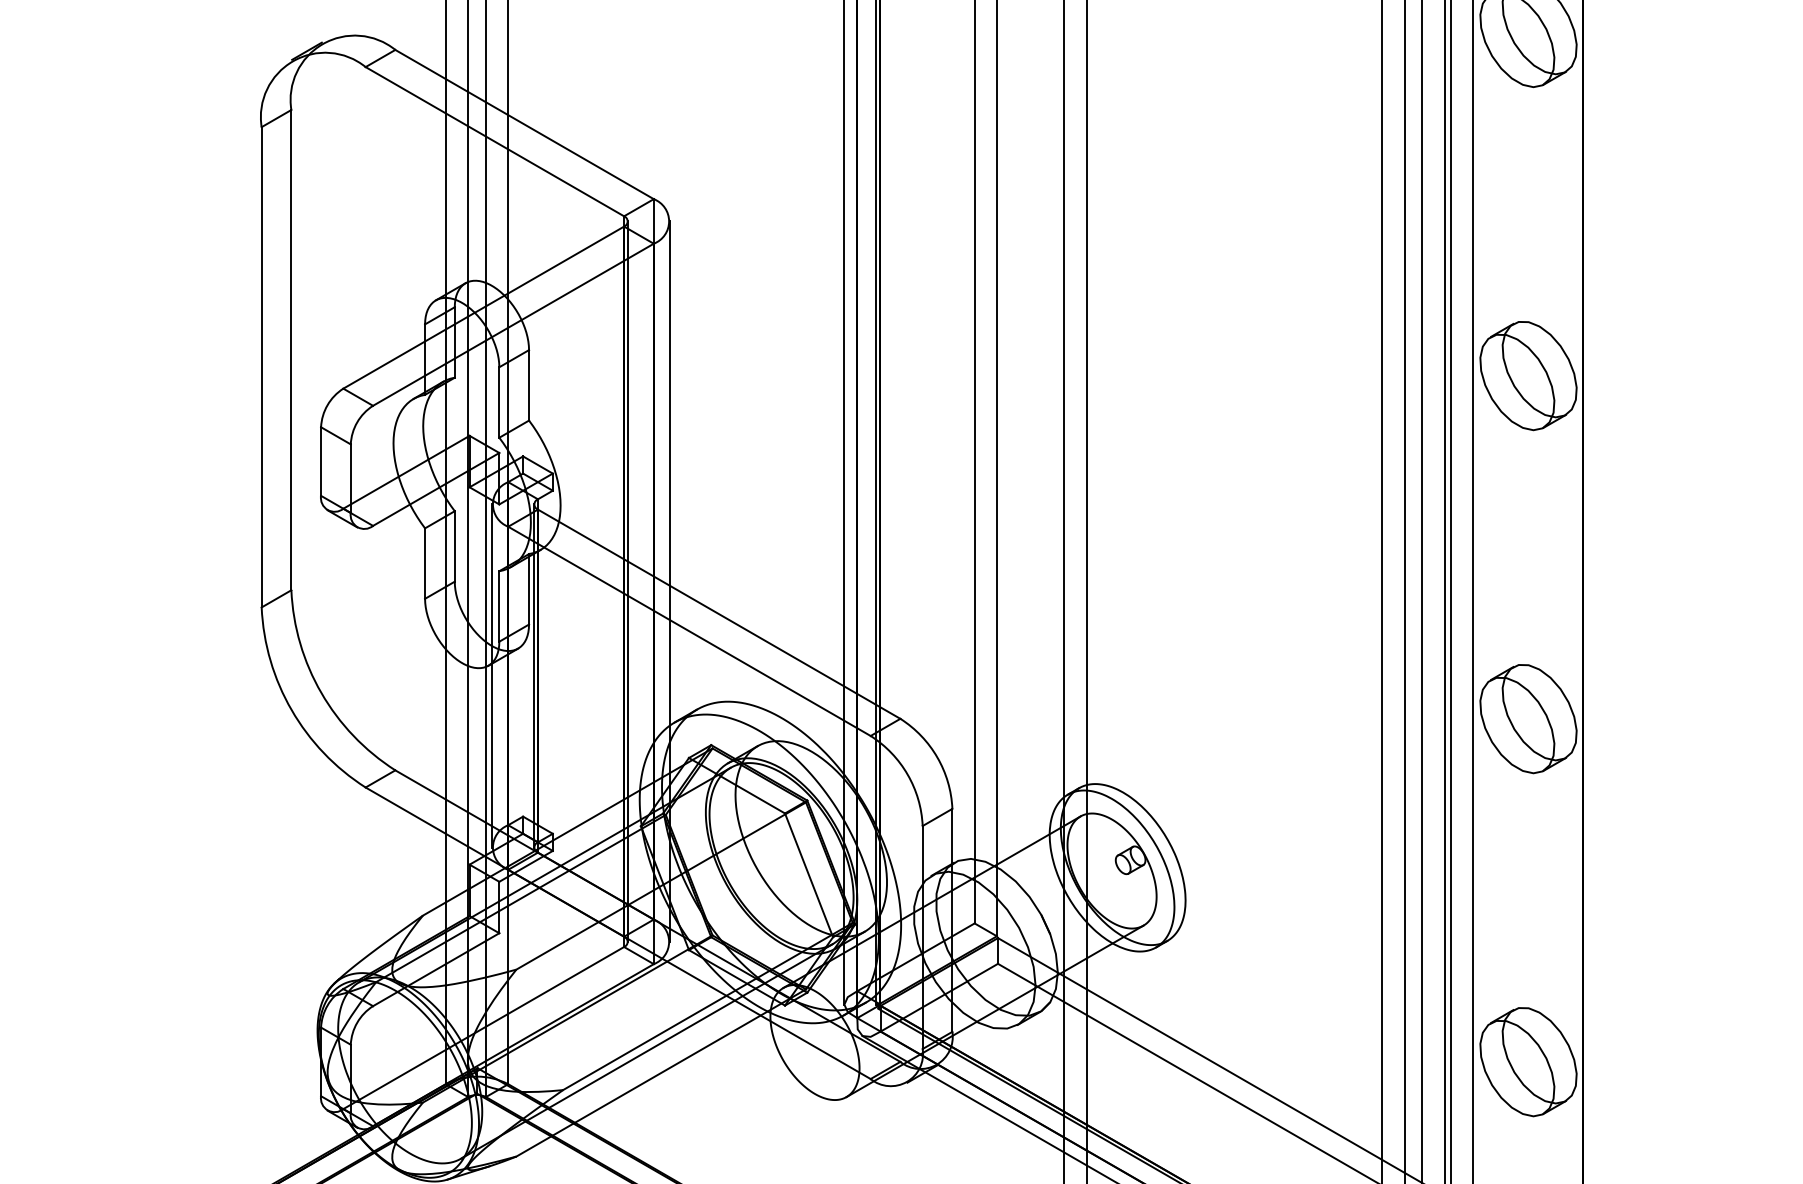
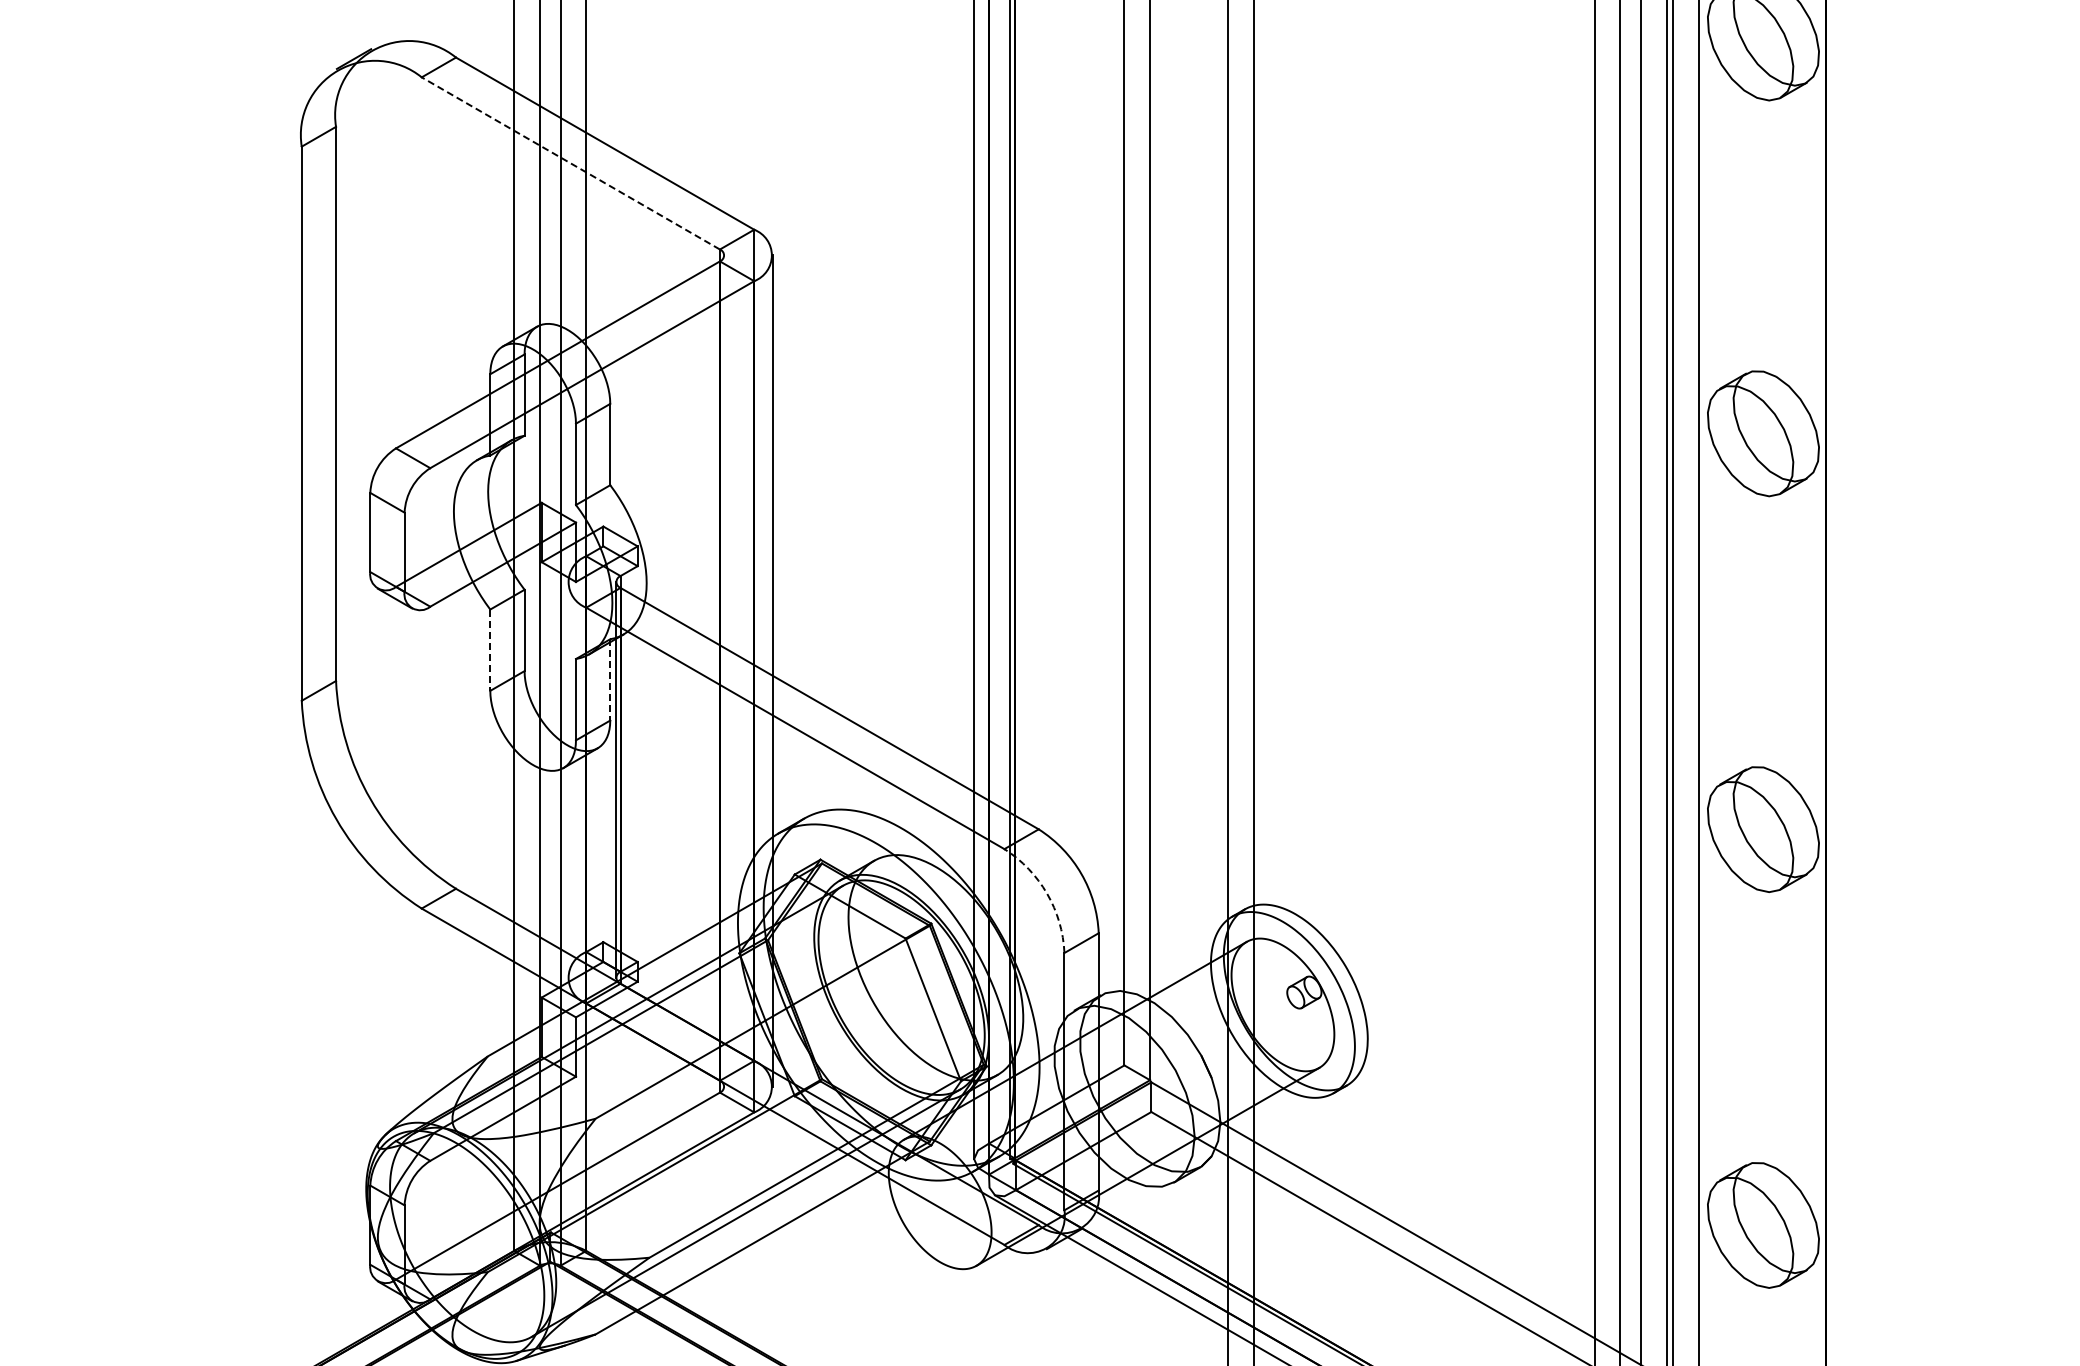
line: (494, 141) -> (570, 163), solid -> dashed
line: (425, 563) -> (490, 650), solid -> dashed
line: (628, 581) -> (724, 670), removed
line: (529, 588) -> (610, 679), solid -> dashed
line: (491, 675) -> (567, 779), removed
arc: (908, 774) -> (1047, 893), solid -> dashed

